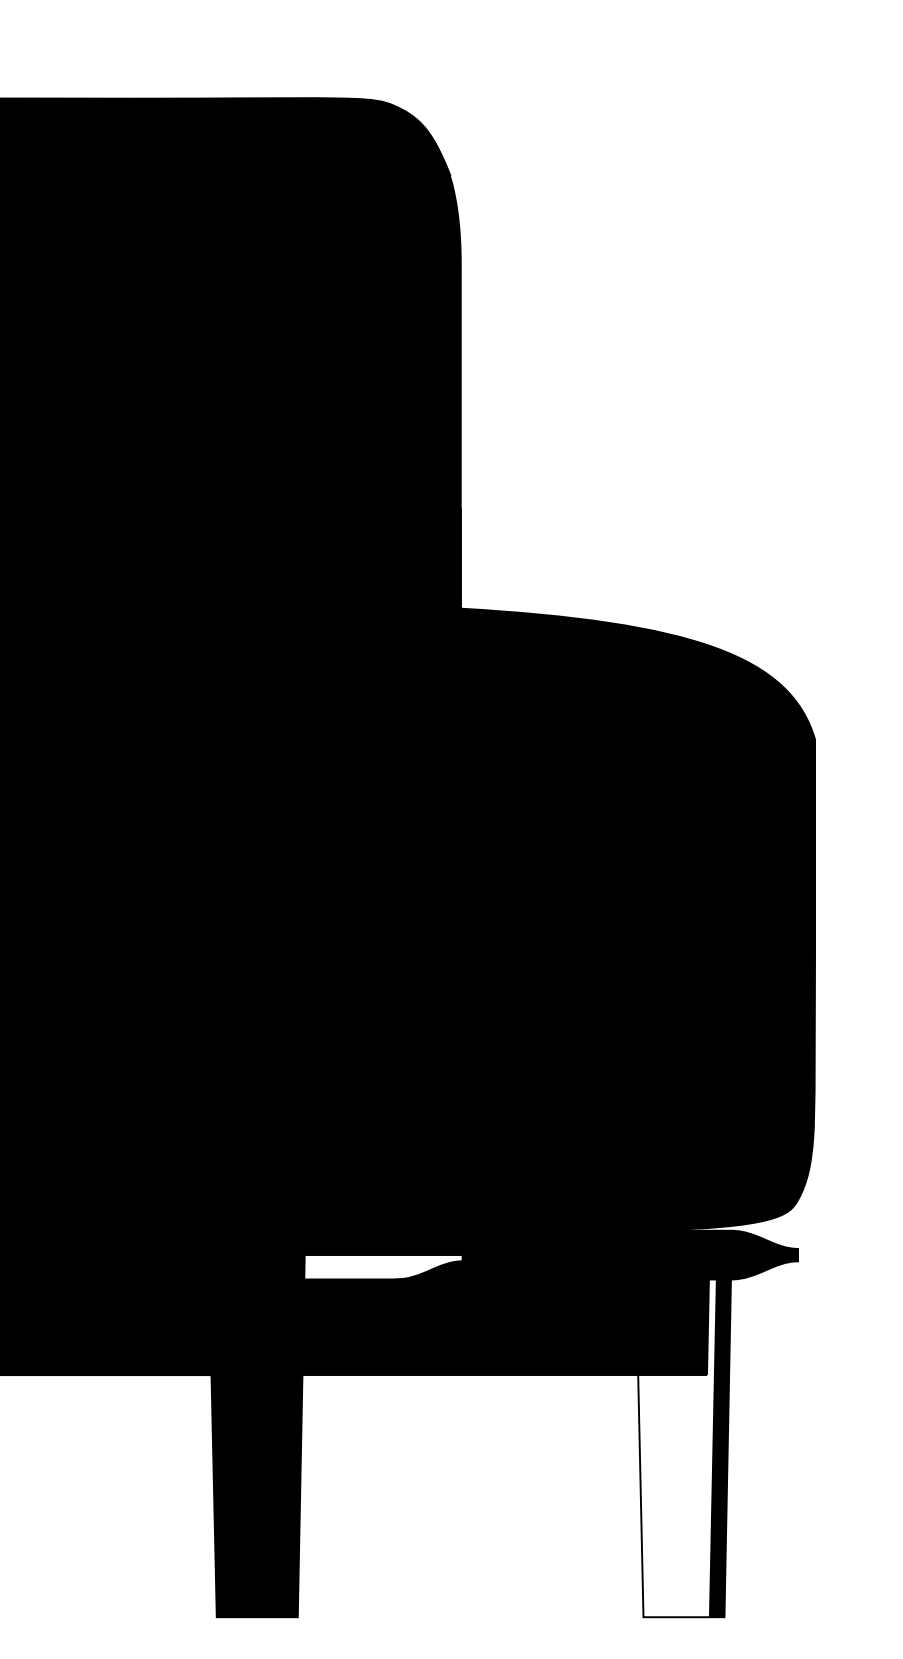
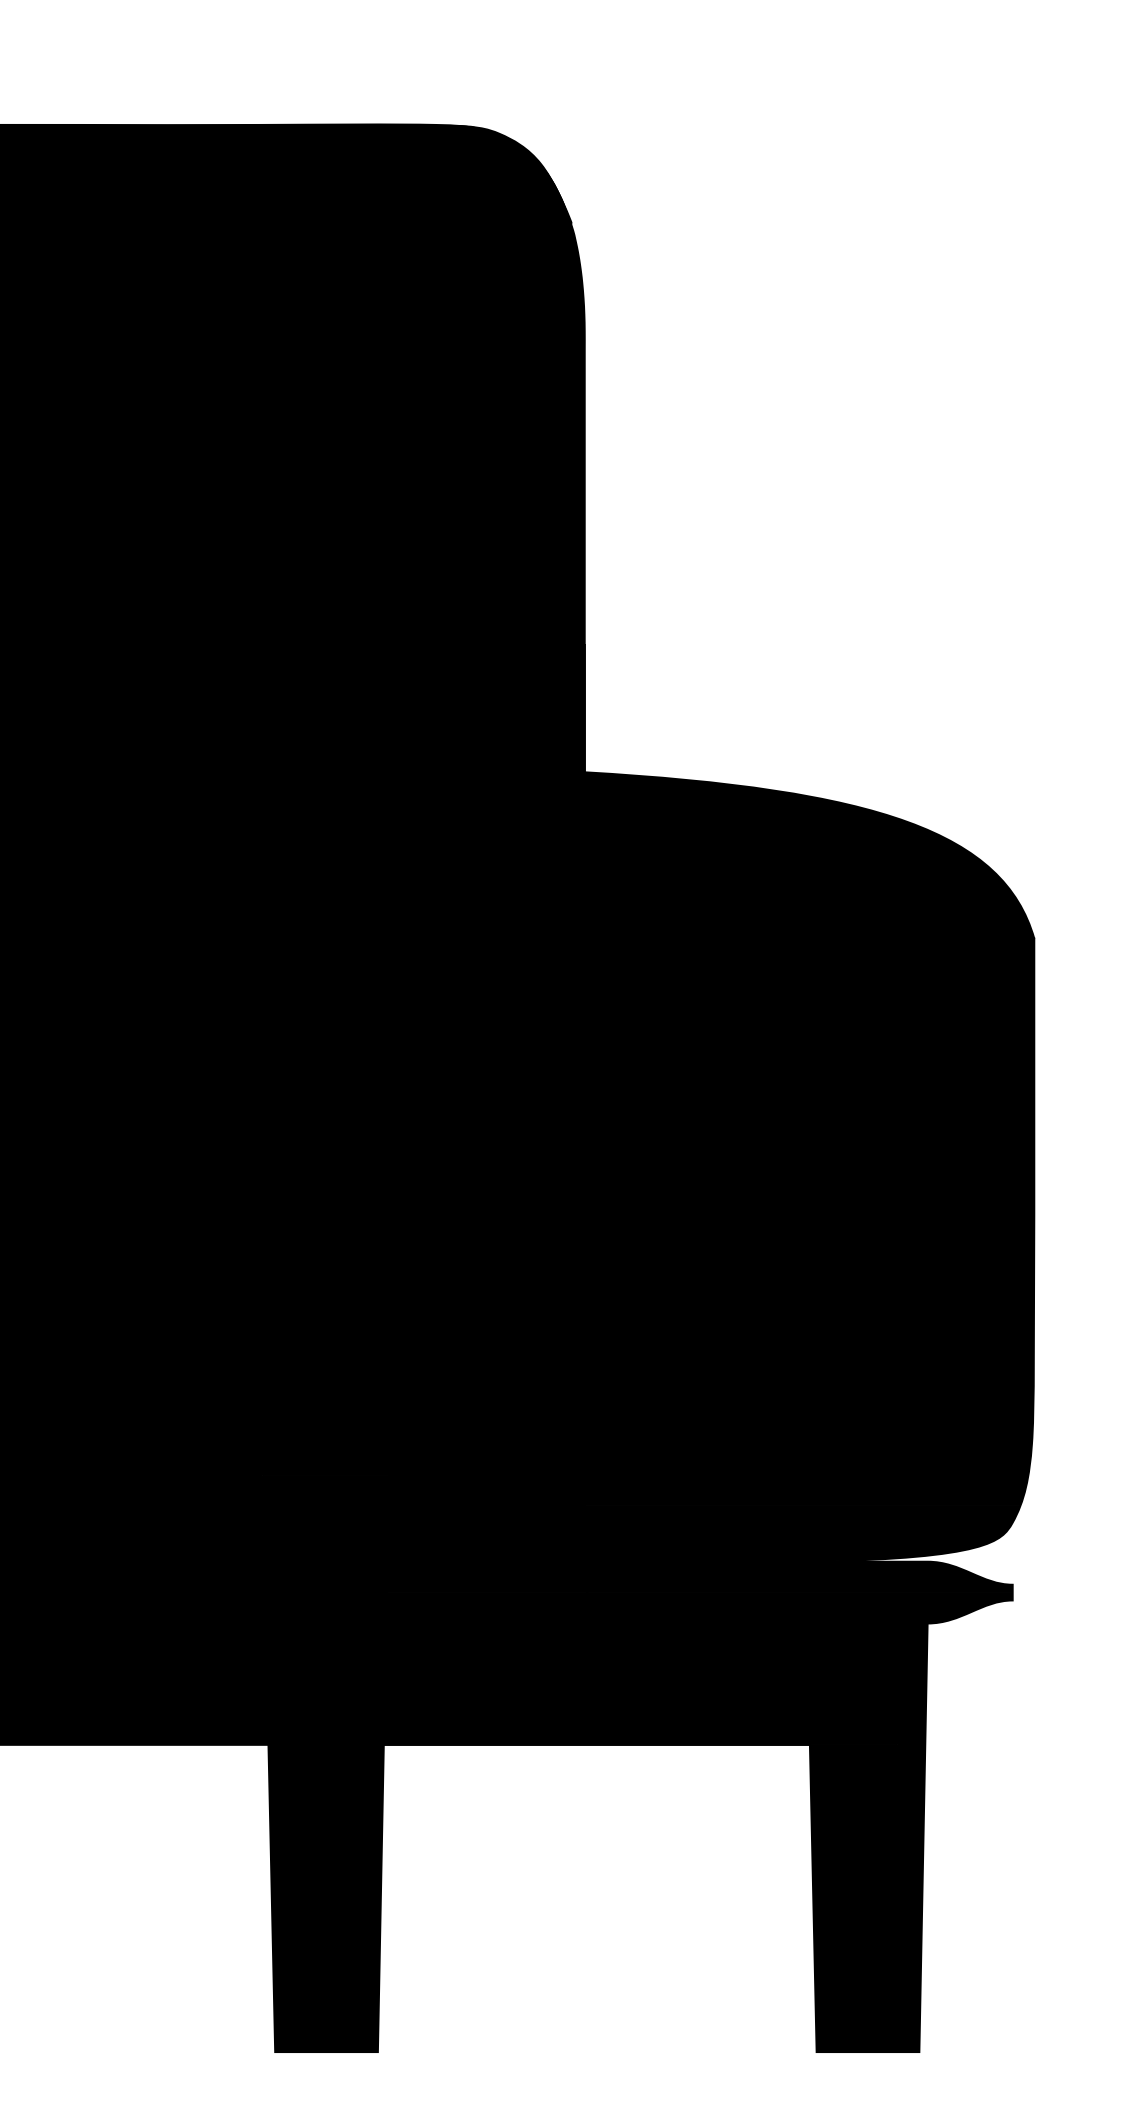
fill: (383, 1267) -> (486, 1608), added
fill: (677, 1448) -> (859, 1838), added

